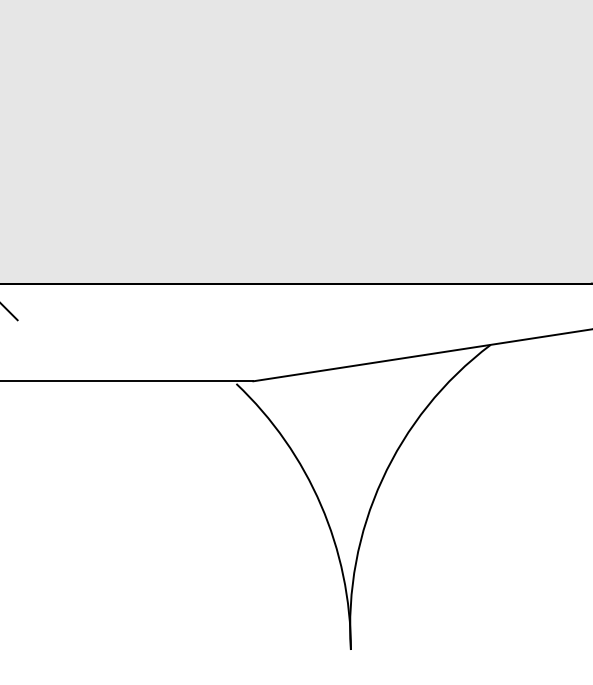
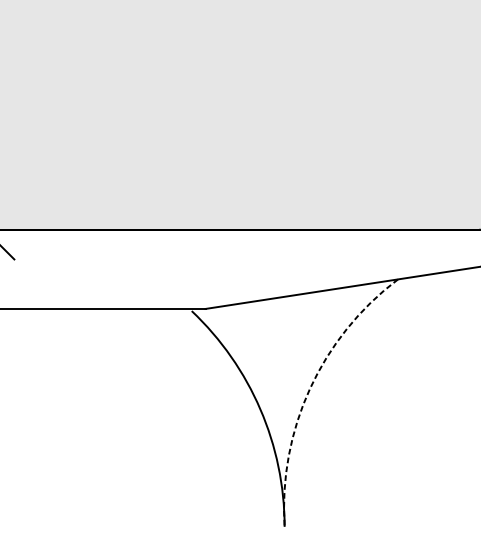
arc: (382, 479) -> (310, 388), solid -> dashed

